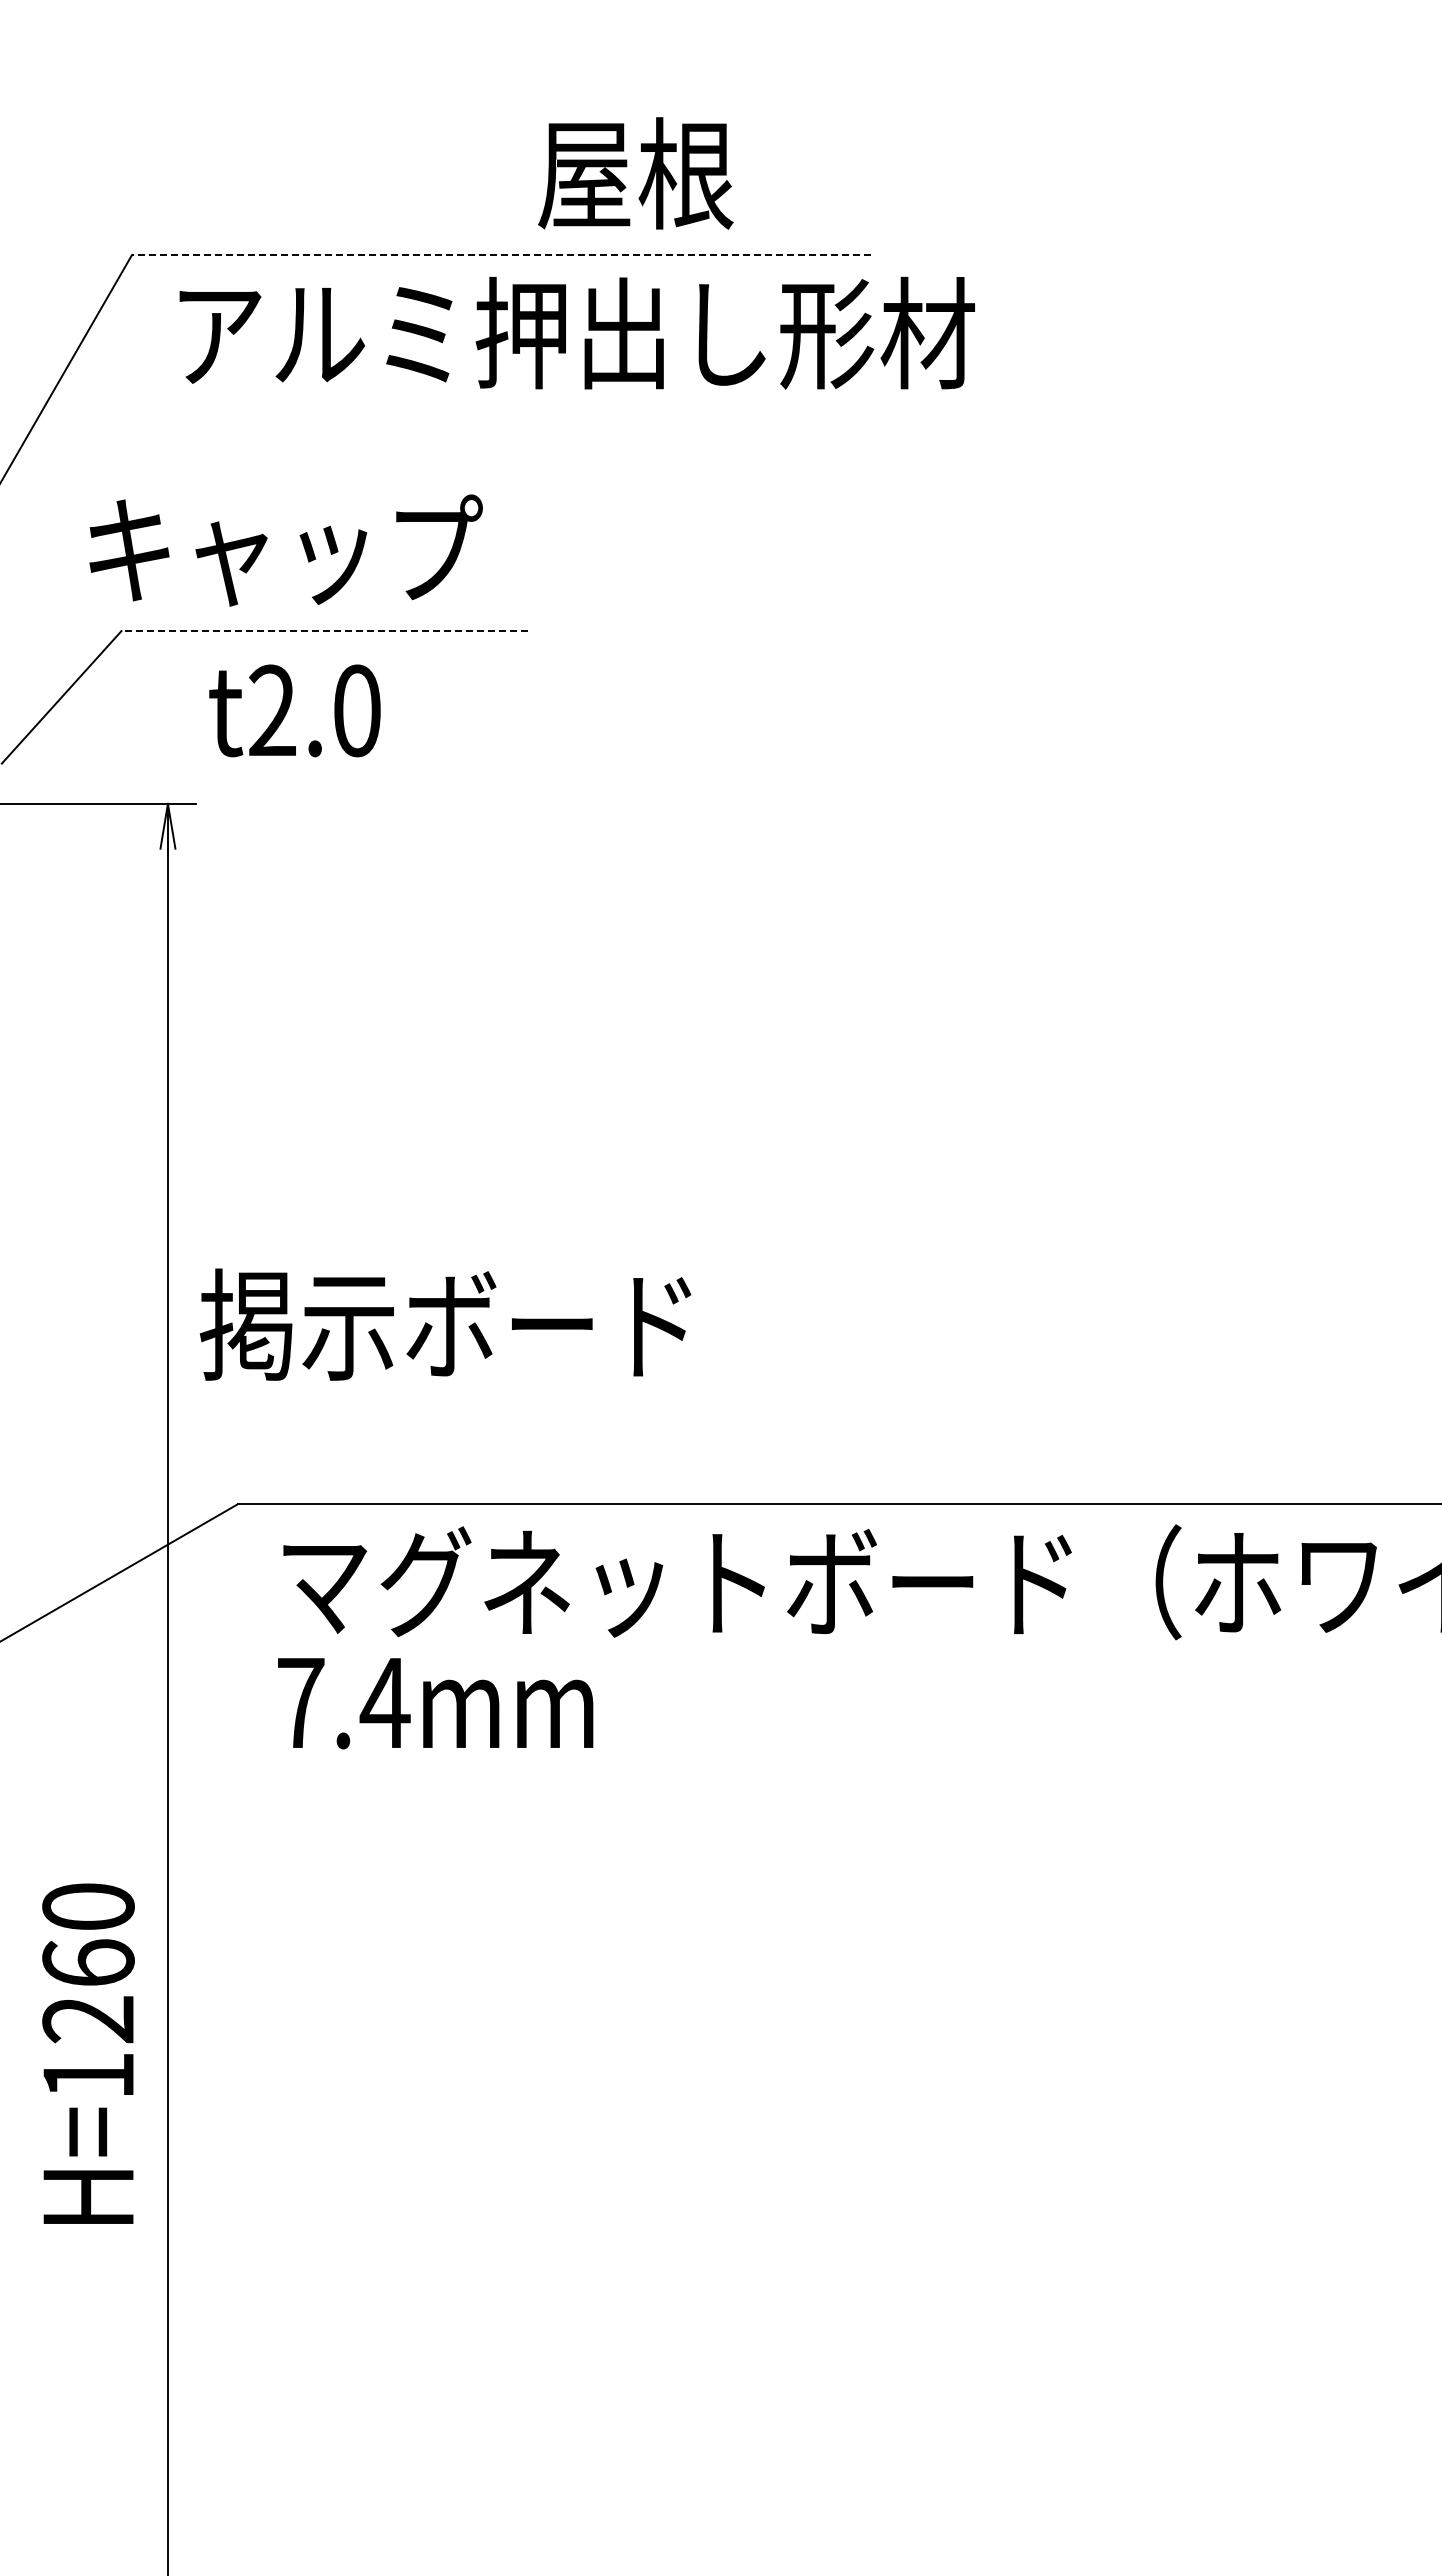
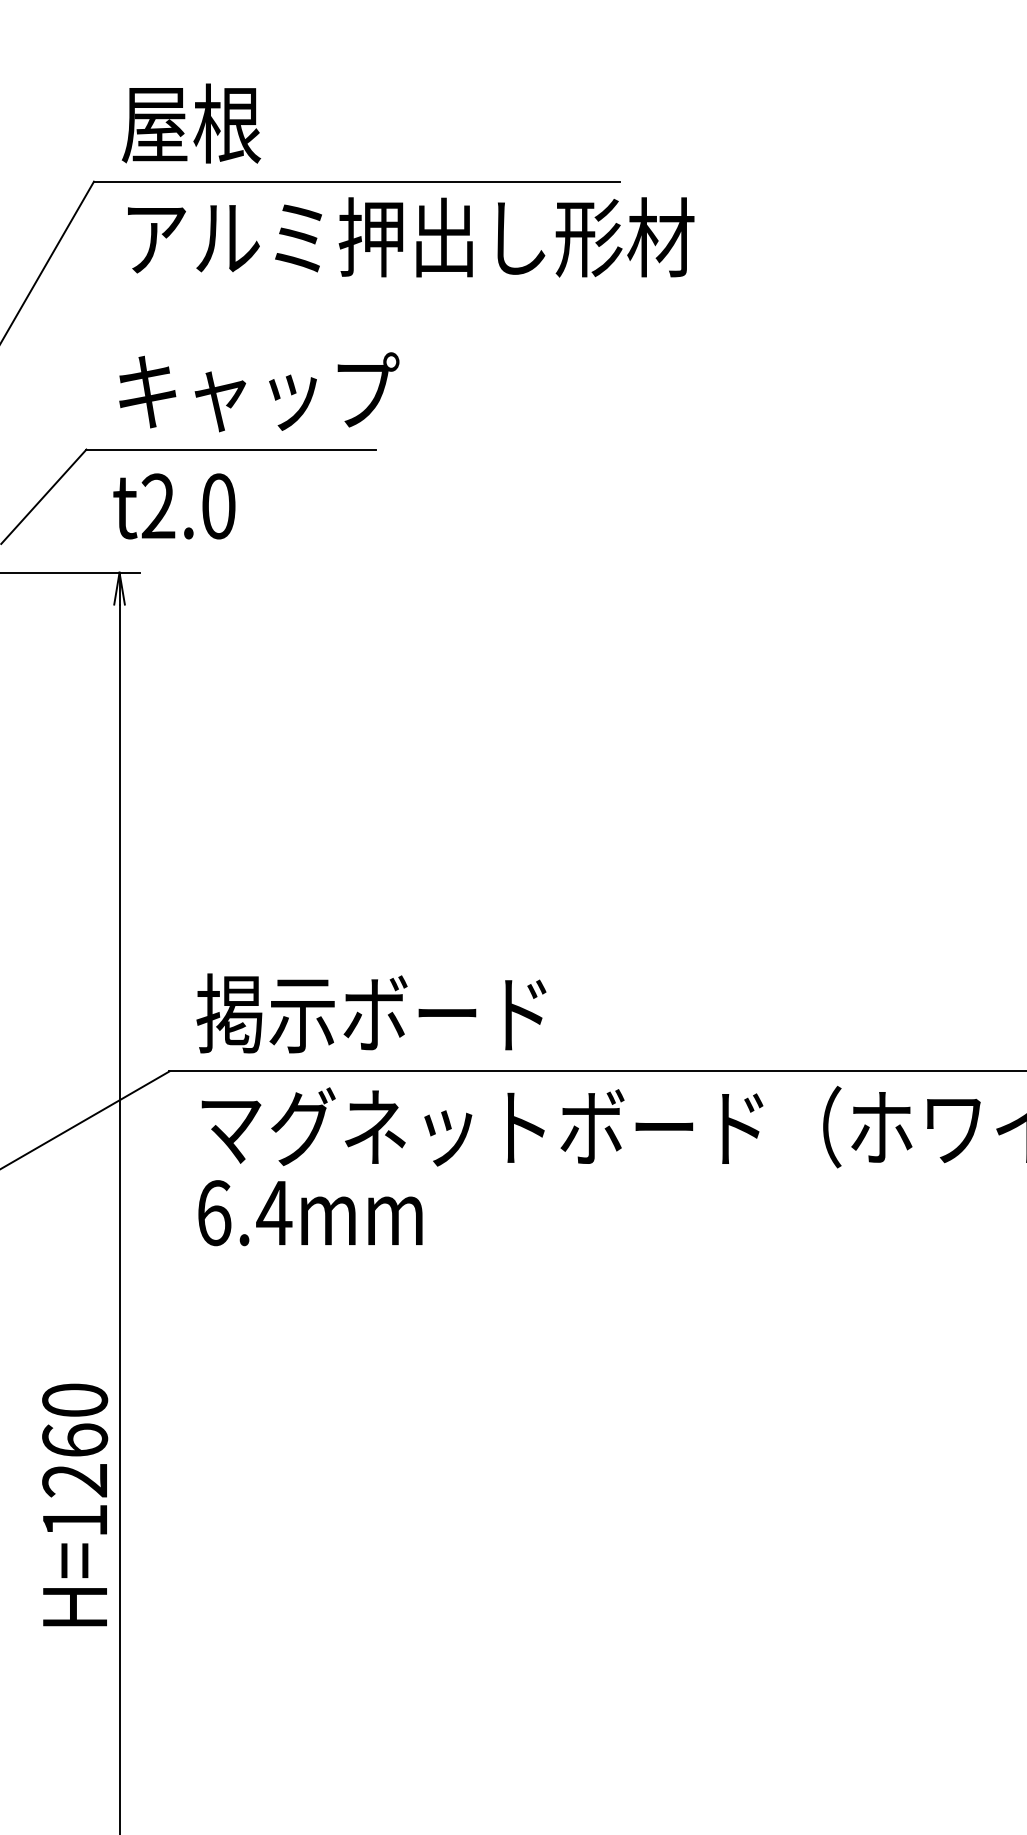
text: (635, 173) -> (191, 123), moved
line: (500, 254) -> (356, 181), dashed -> solid
text: (285, 550) -> (258, 392), moved
line: (324, 631) -> (231, 449), dashed -> solid
text: (294, 710) -> (174, 506), moved
text: (445, 1324) -> (371, 1013), moved
text: (301, 1702) -> (214, 1212), 7.4mm -> 6.4mm
text: (88, 2053) -> (75, 1504), moved

